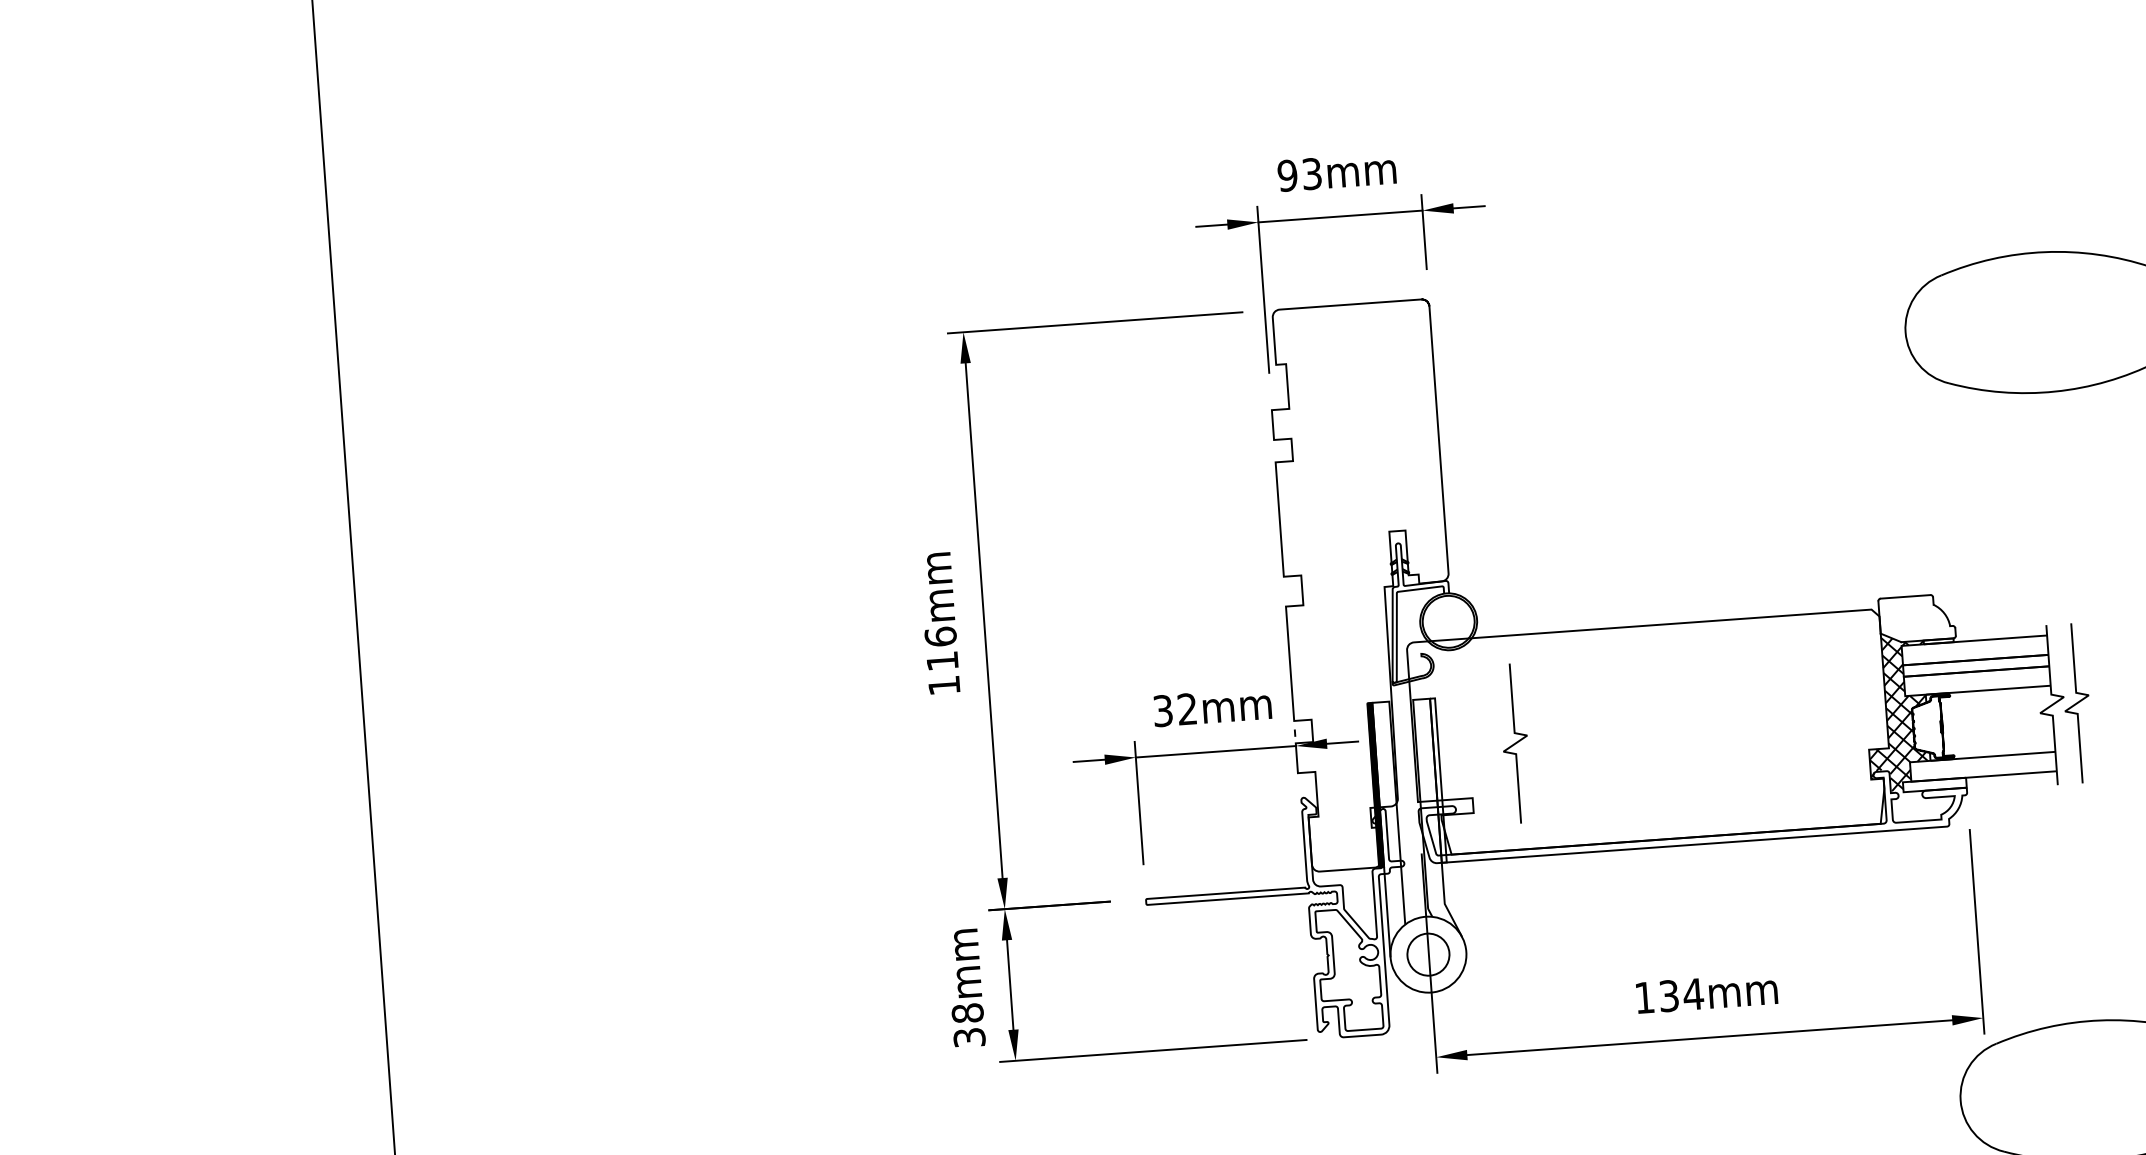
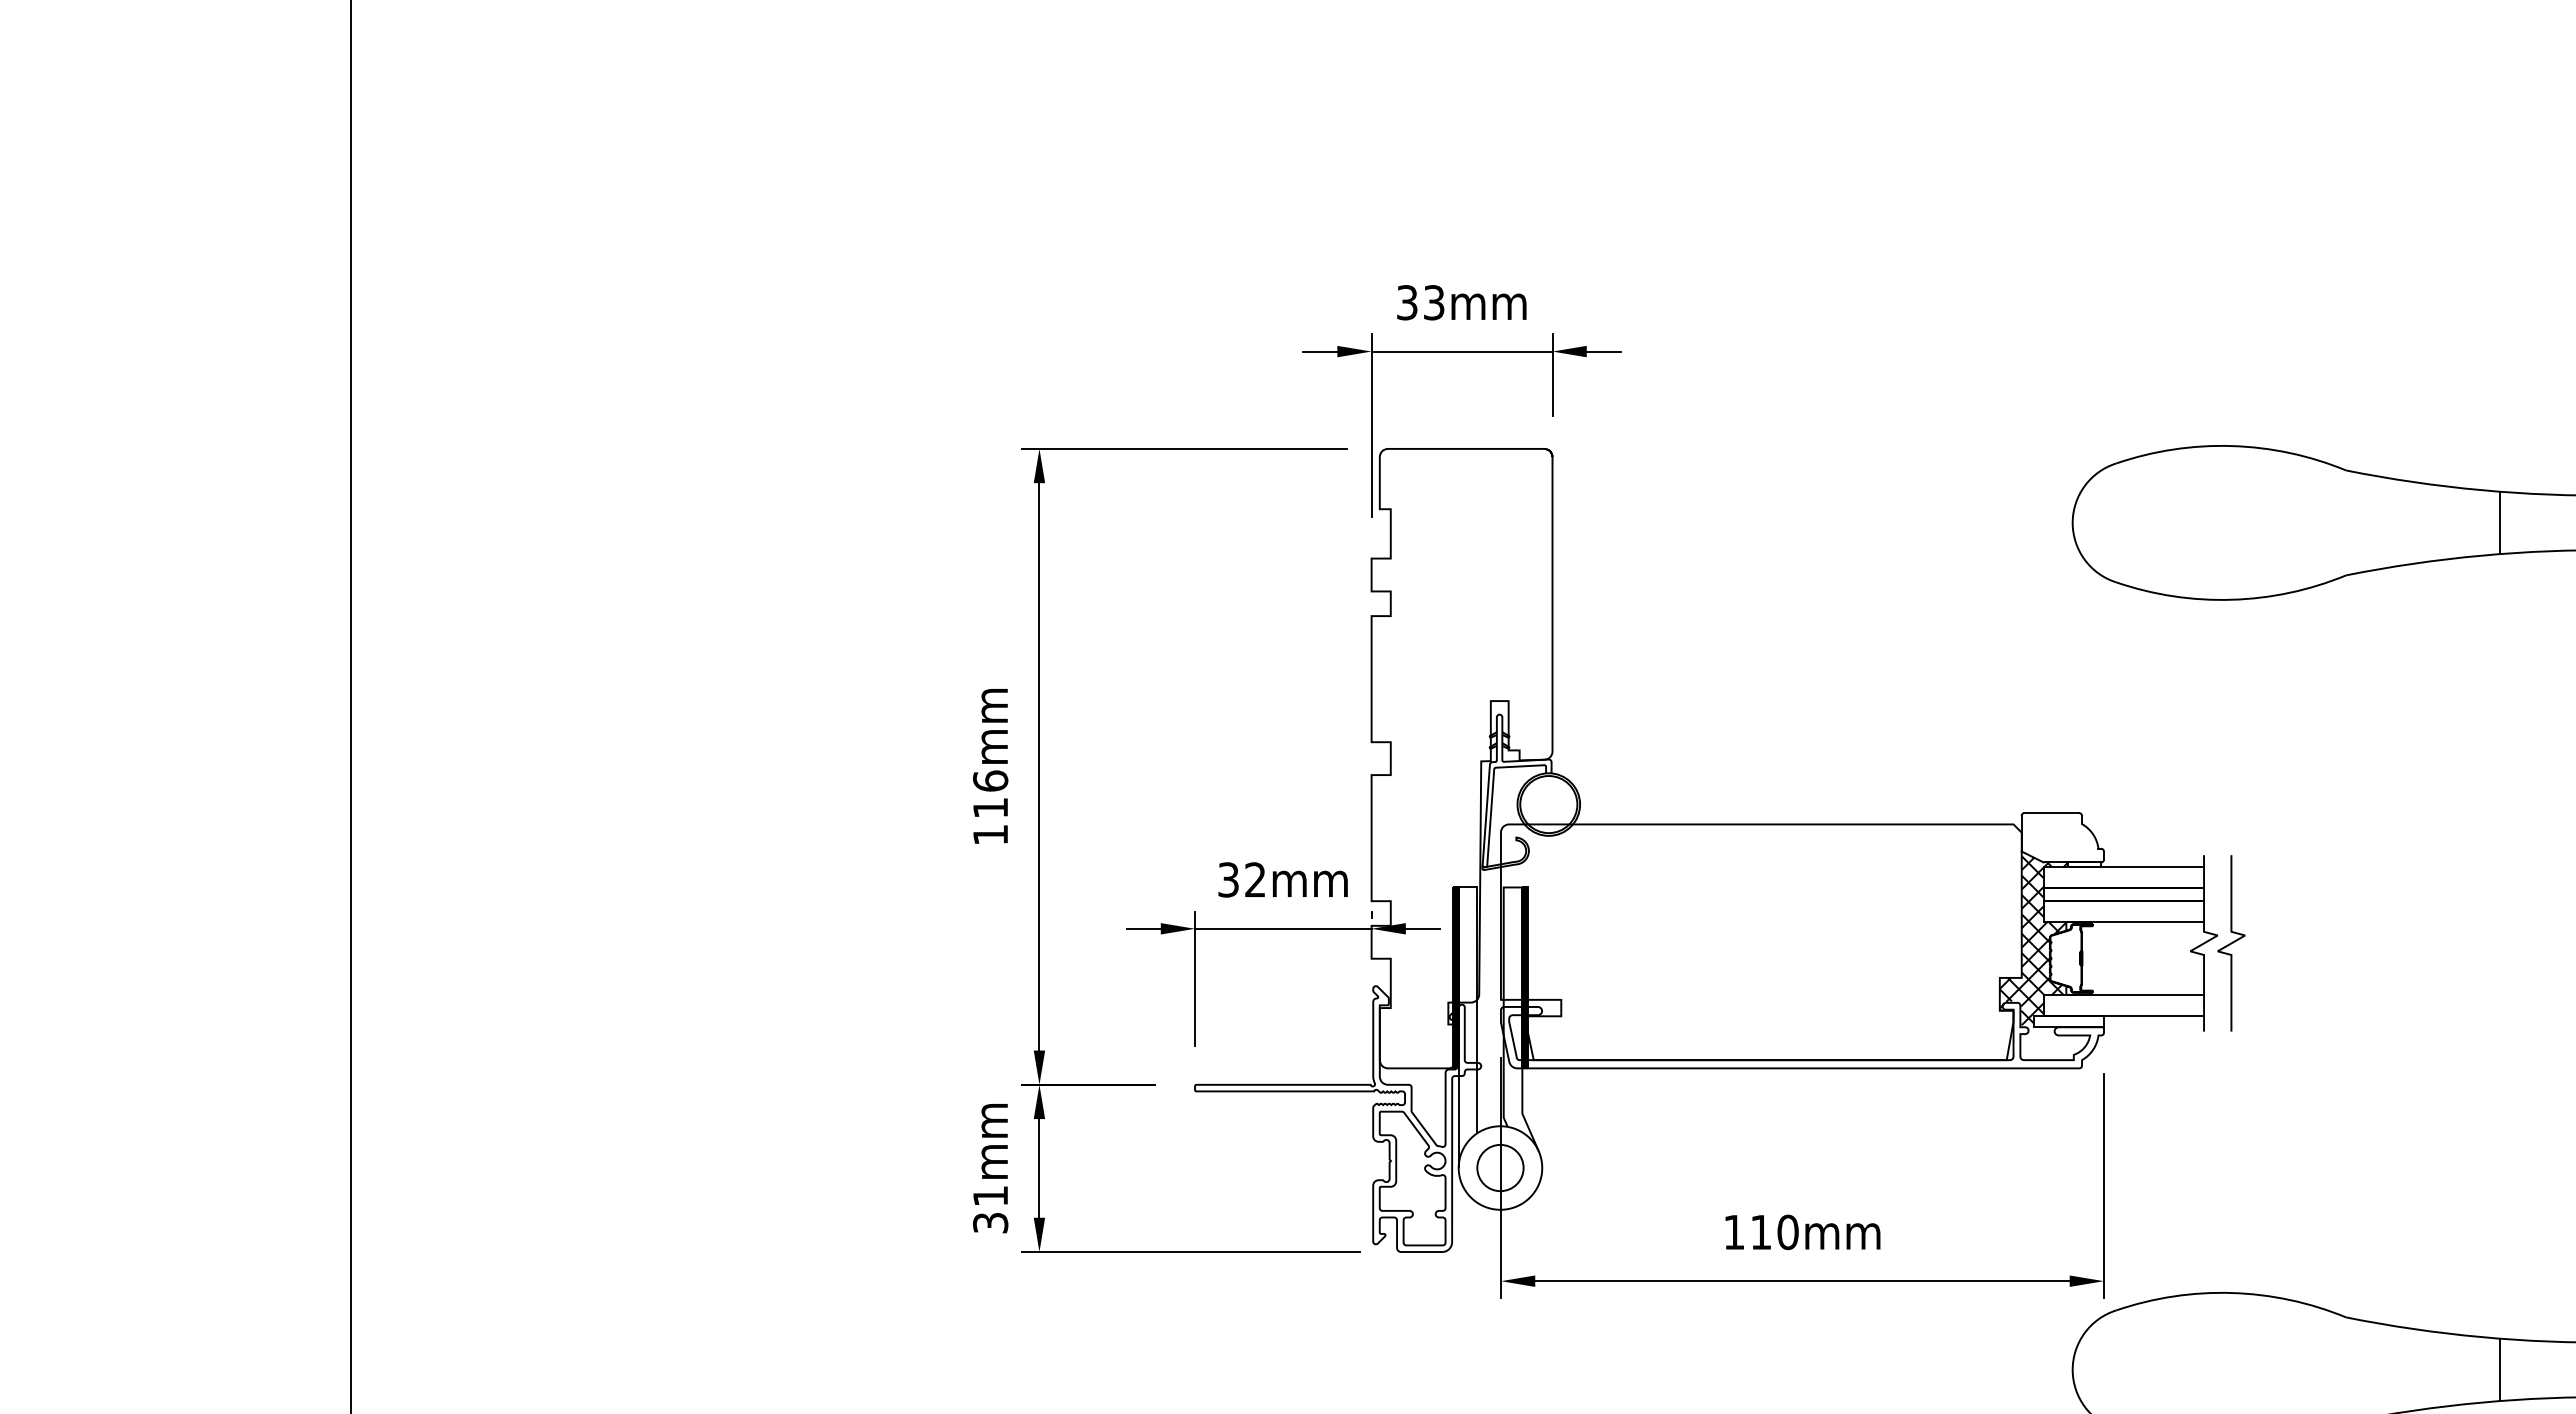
text: (1286, 175) -> (1406, 302), 93mm -> 33mm
curve: (1515, 743) -> (1612, 943), removed
hatch: (1437, 780) -> (1524, 977), added
text: (1682, 995) -> (1775, 1232), 134mm -> 110mm
text: (967, 1012) -> (990, 1195), 38mm -> 31mm

